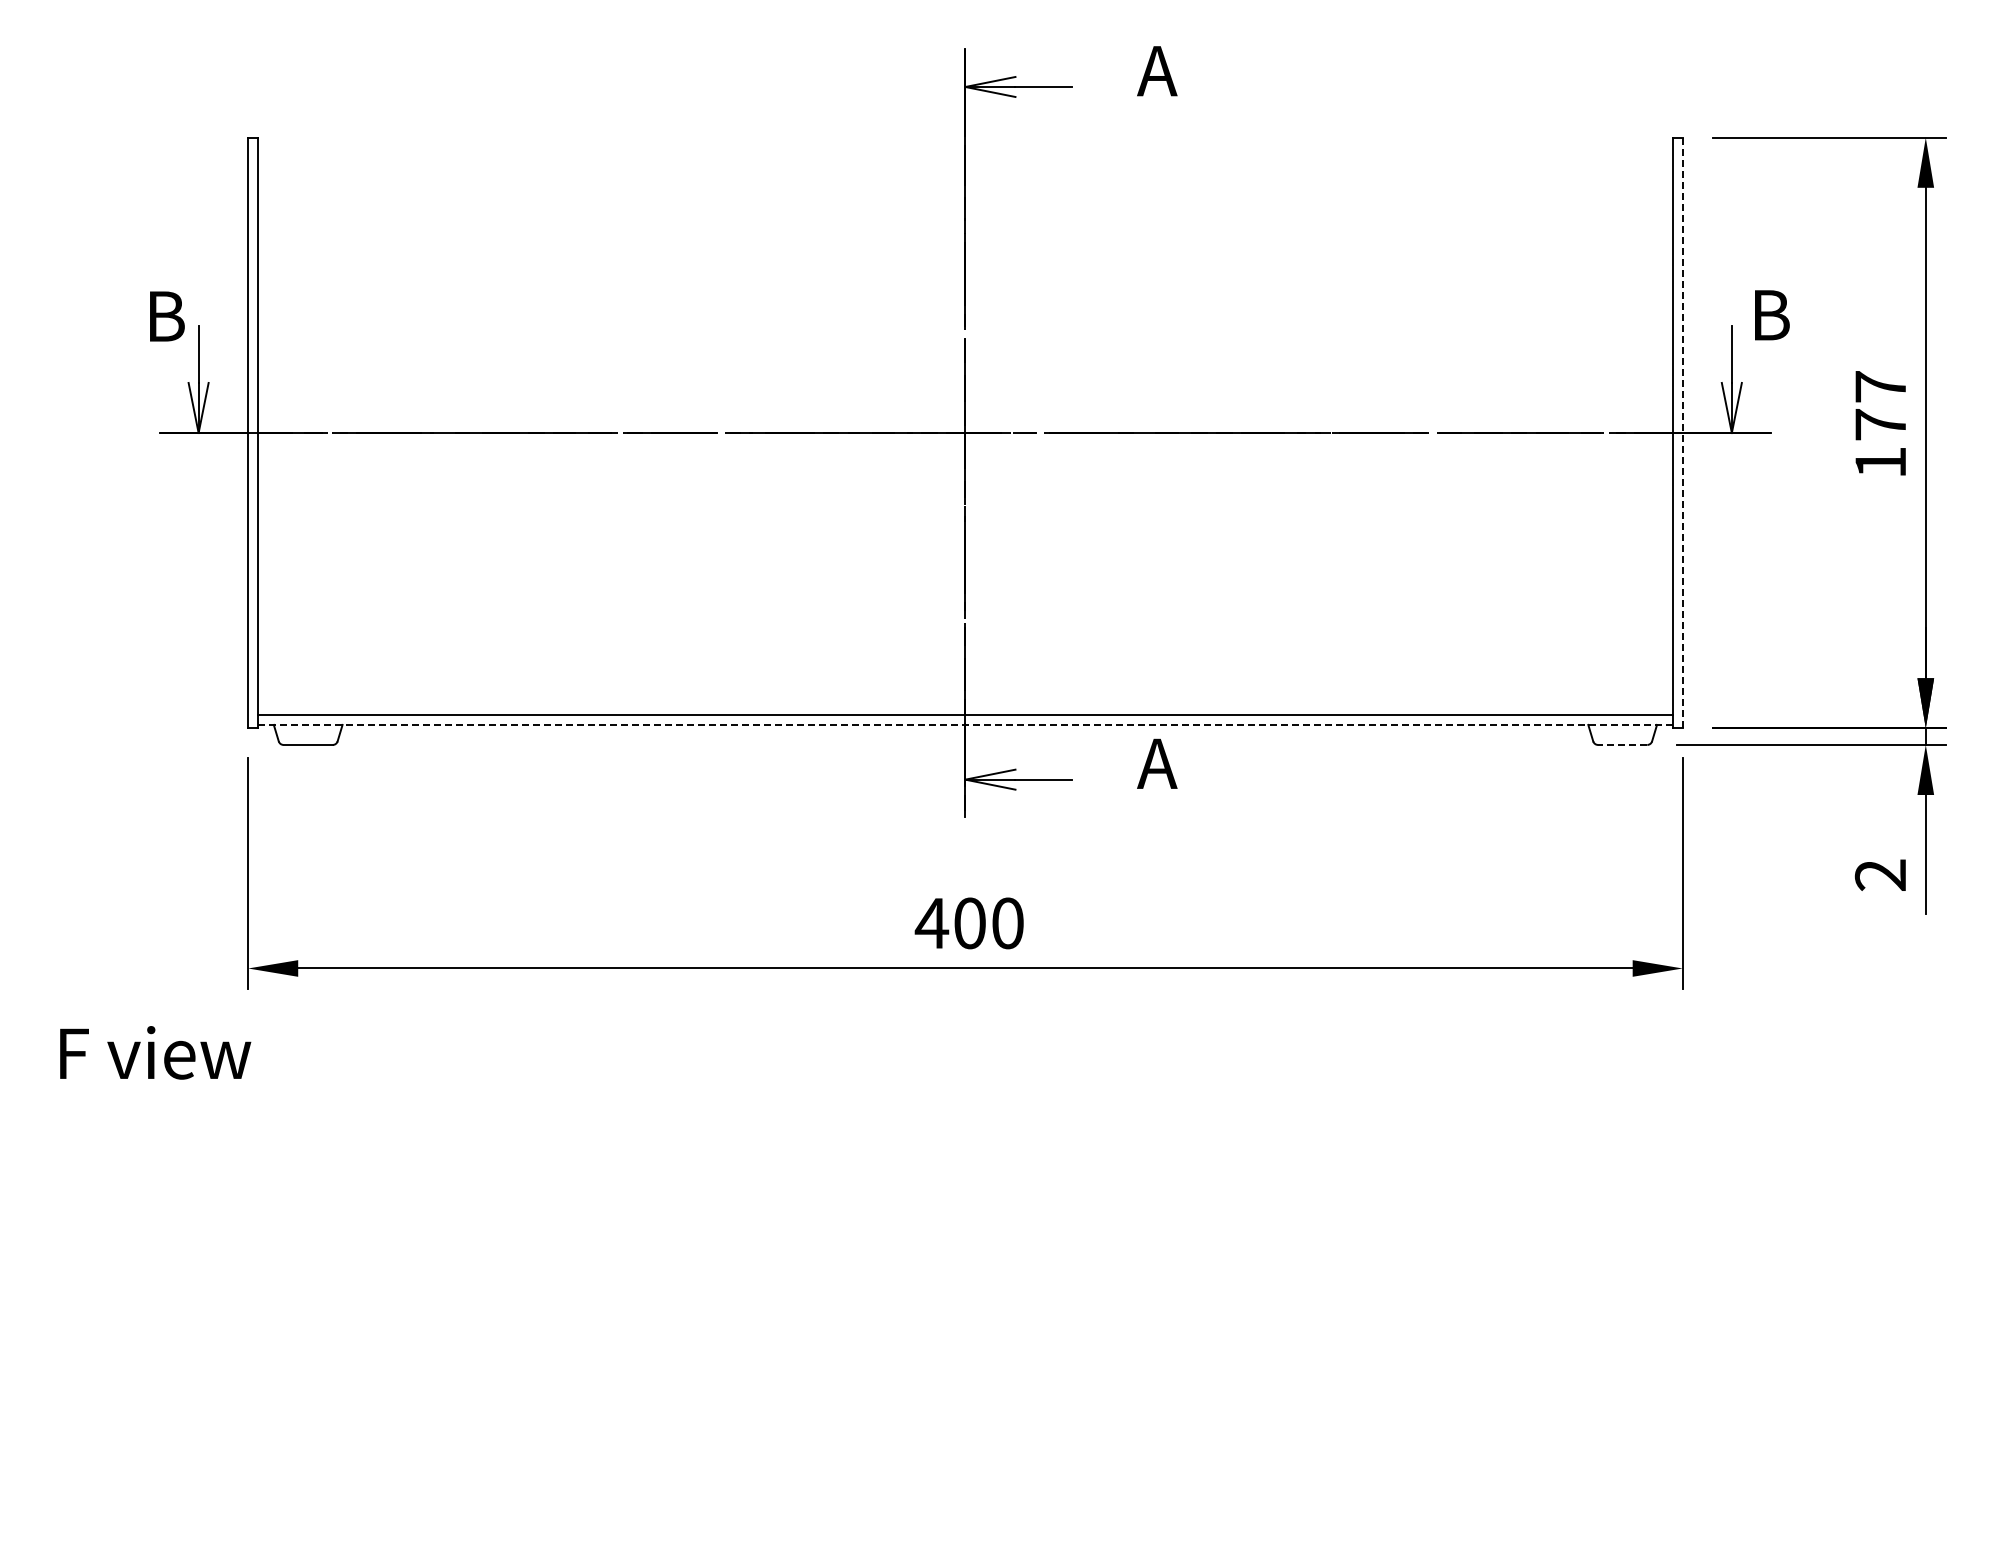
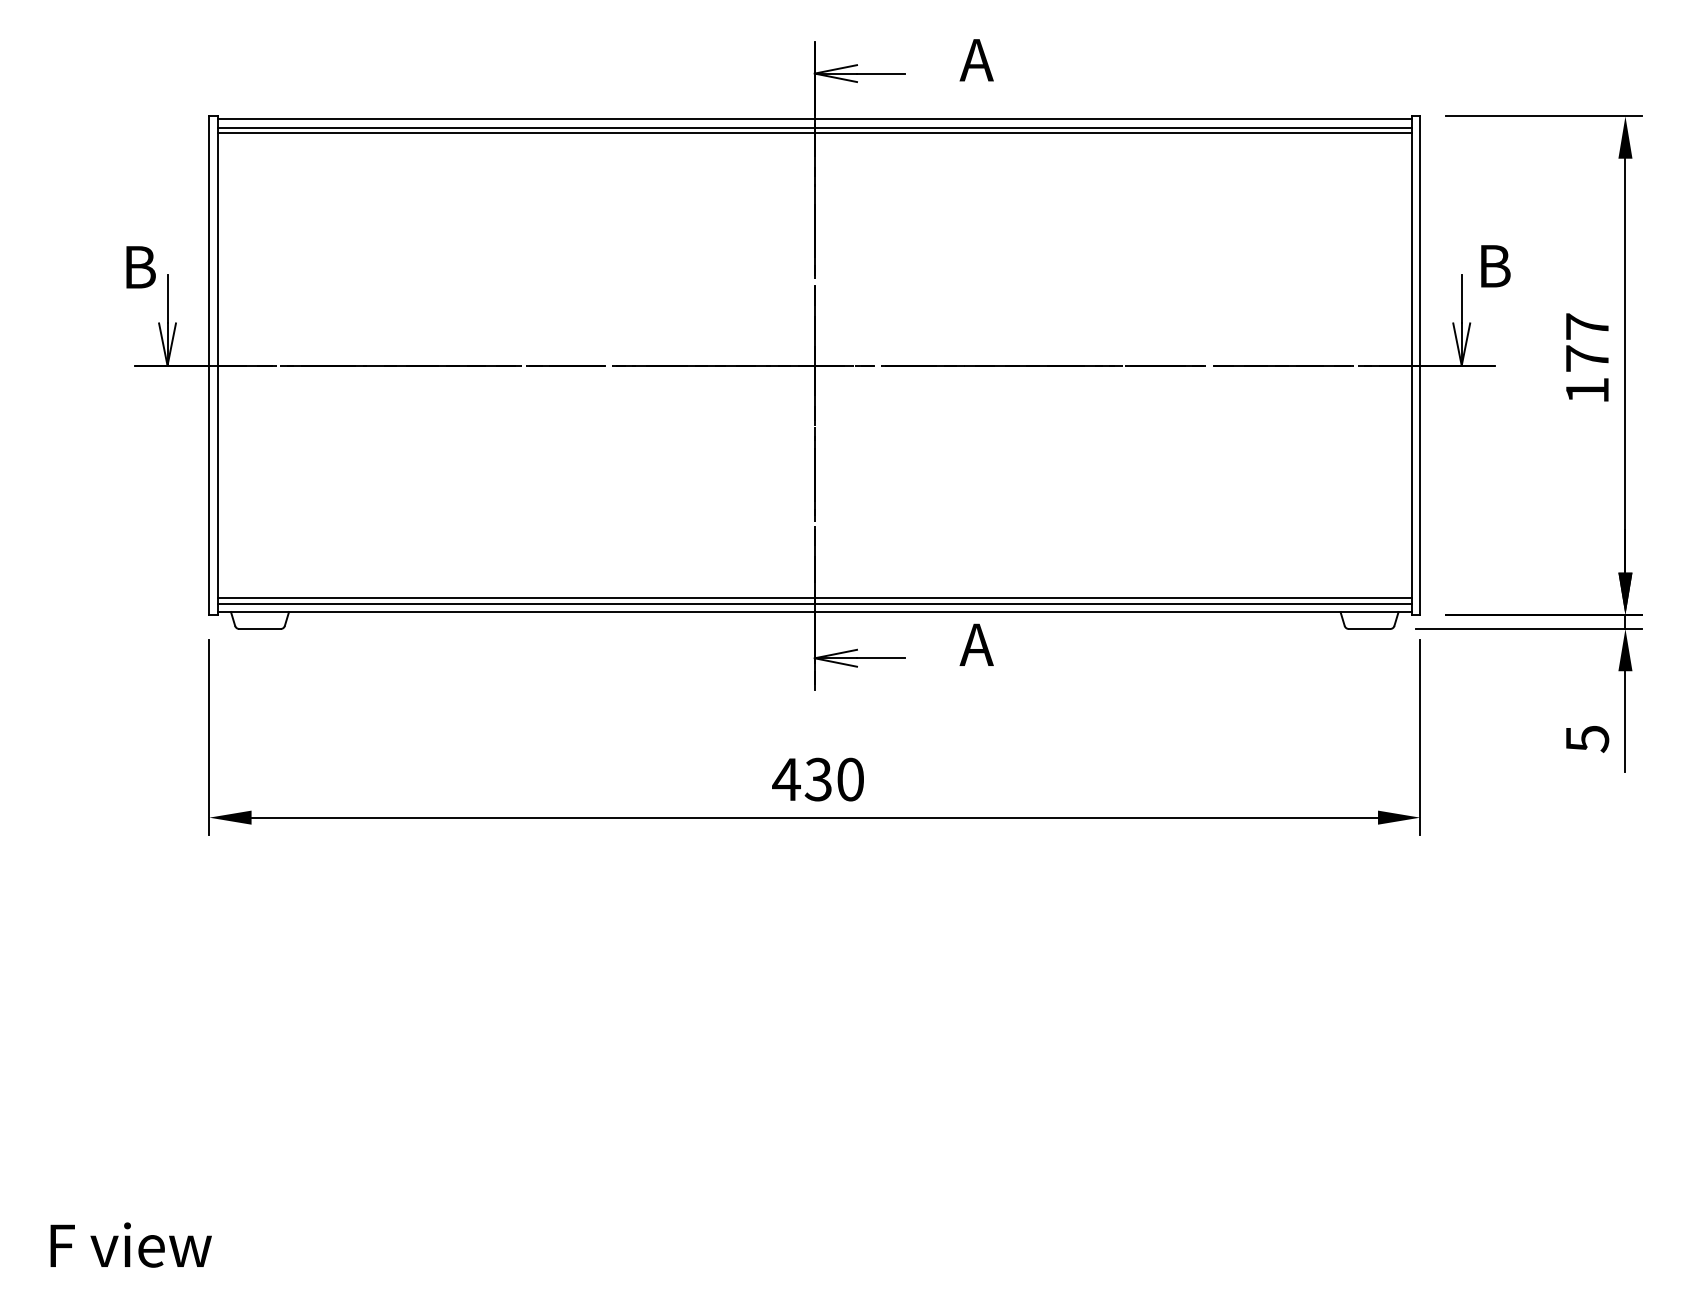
line: (965, 141) -> (814, 119), added
line: (965, 151) -> (814, 128), added
line: (965, 157) -> (814, 133), added
line: (1682, 433) -> (1420, 366), dashed -> solid
line: (965, 708) -> (814, 598), added
line: (965, 724) -> (814, 611), dashed -> solid
line: (1622, 744) -> (1369, 628), dashed -> solid
text: (1880, 875) -> (1587, 739), 2 -> 5
text: (969, 923) -> (818, 779), 400 -> 430
text: (155, 1052) -> (131, 1244), moved

